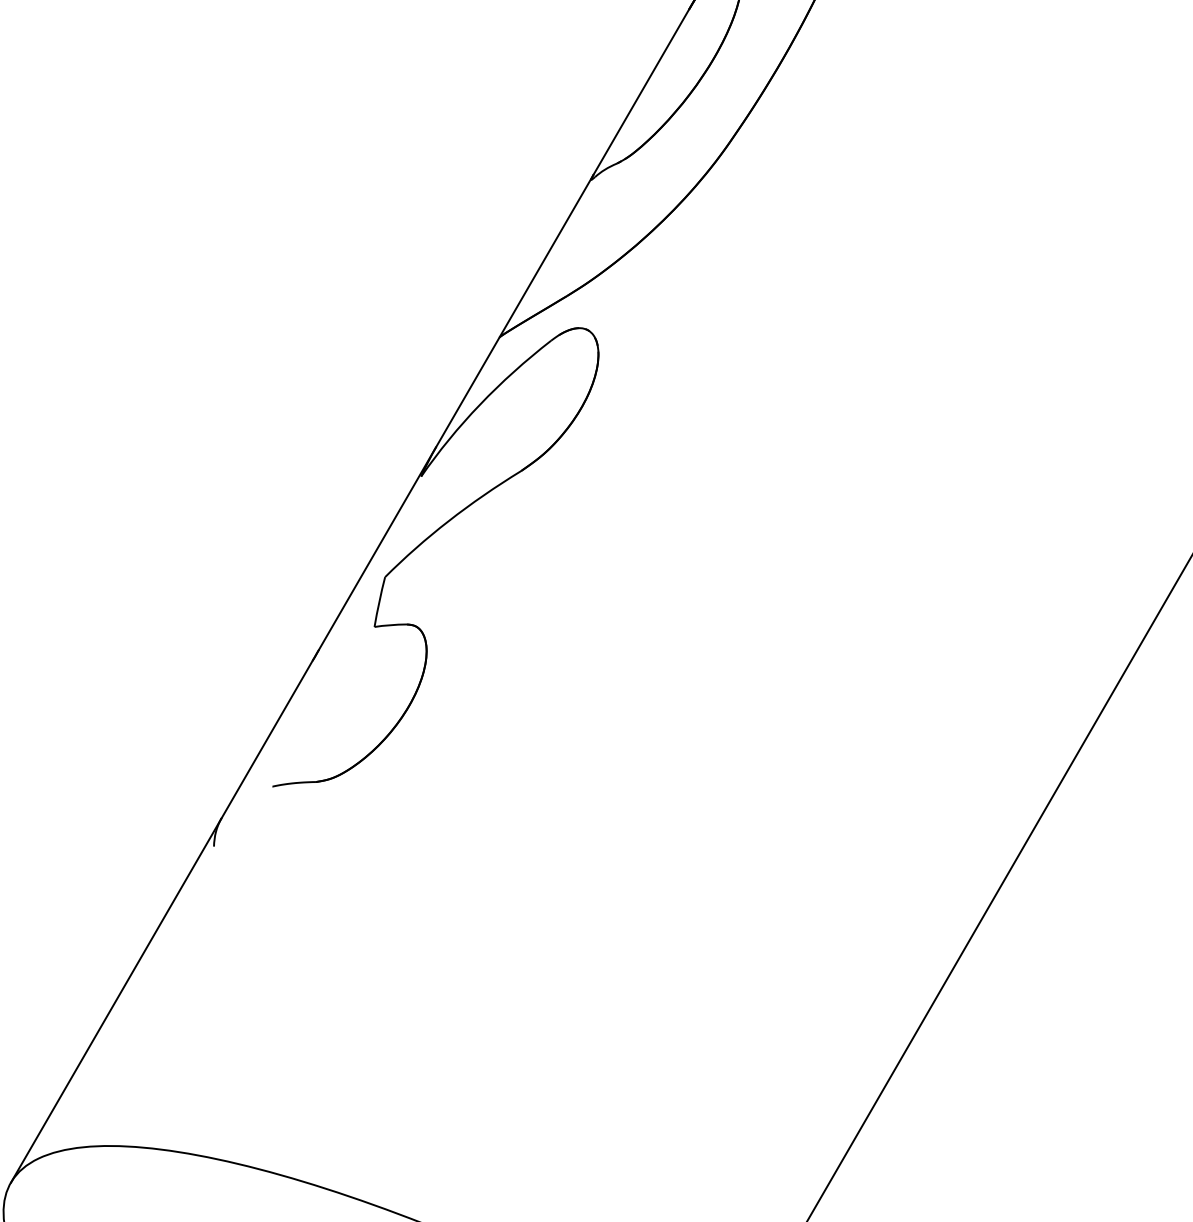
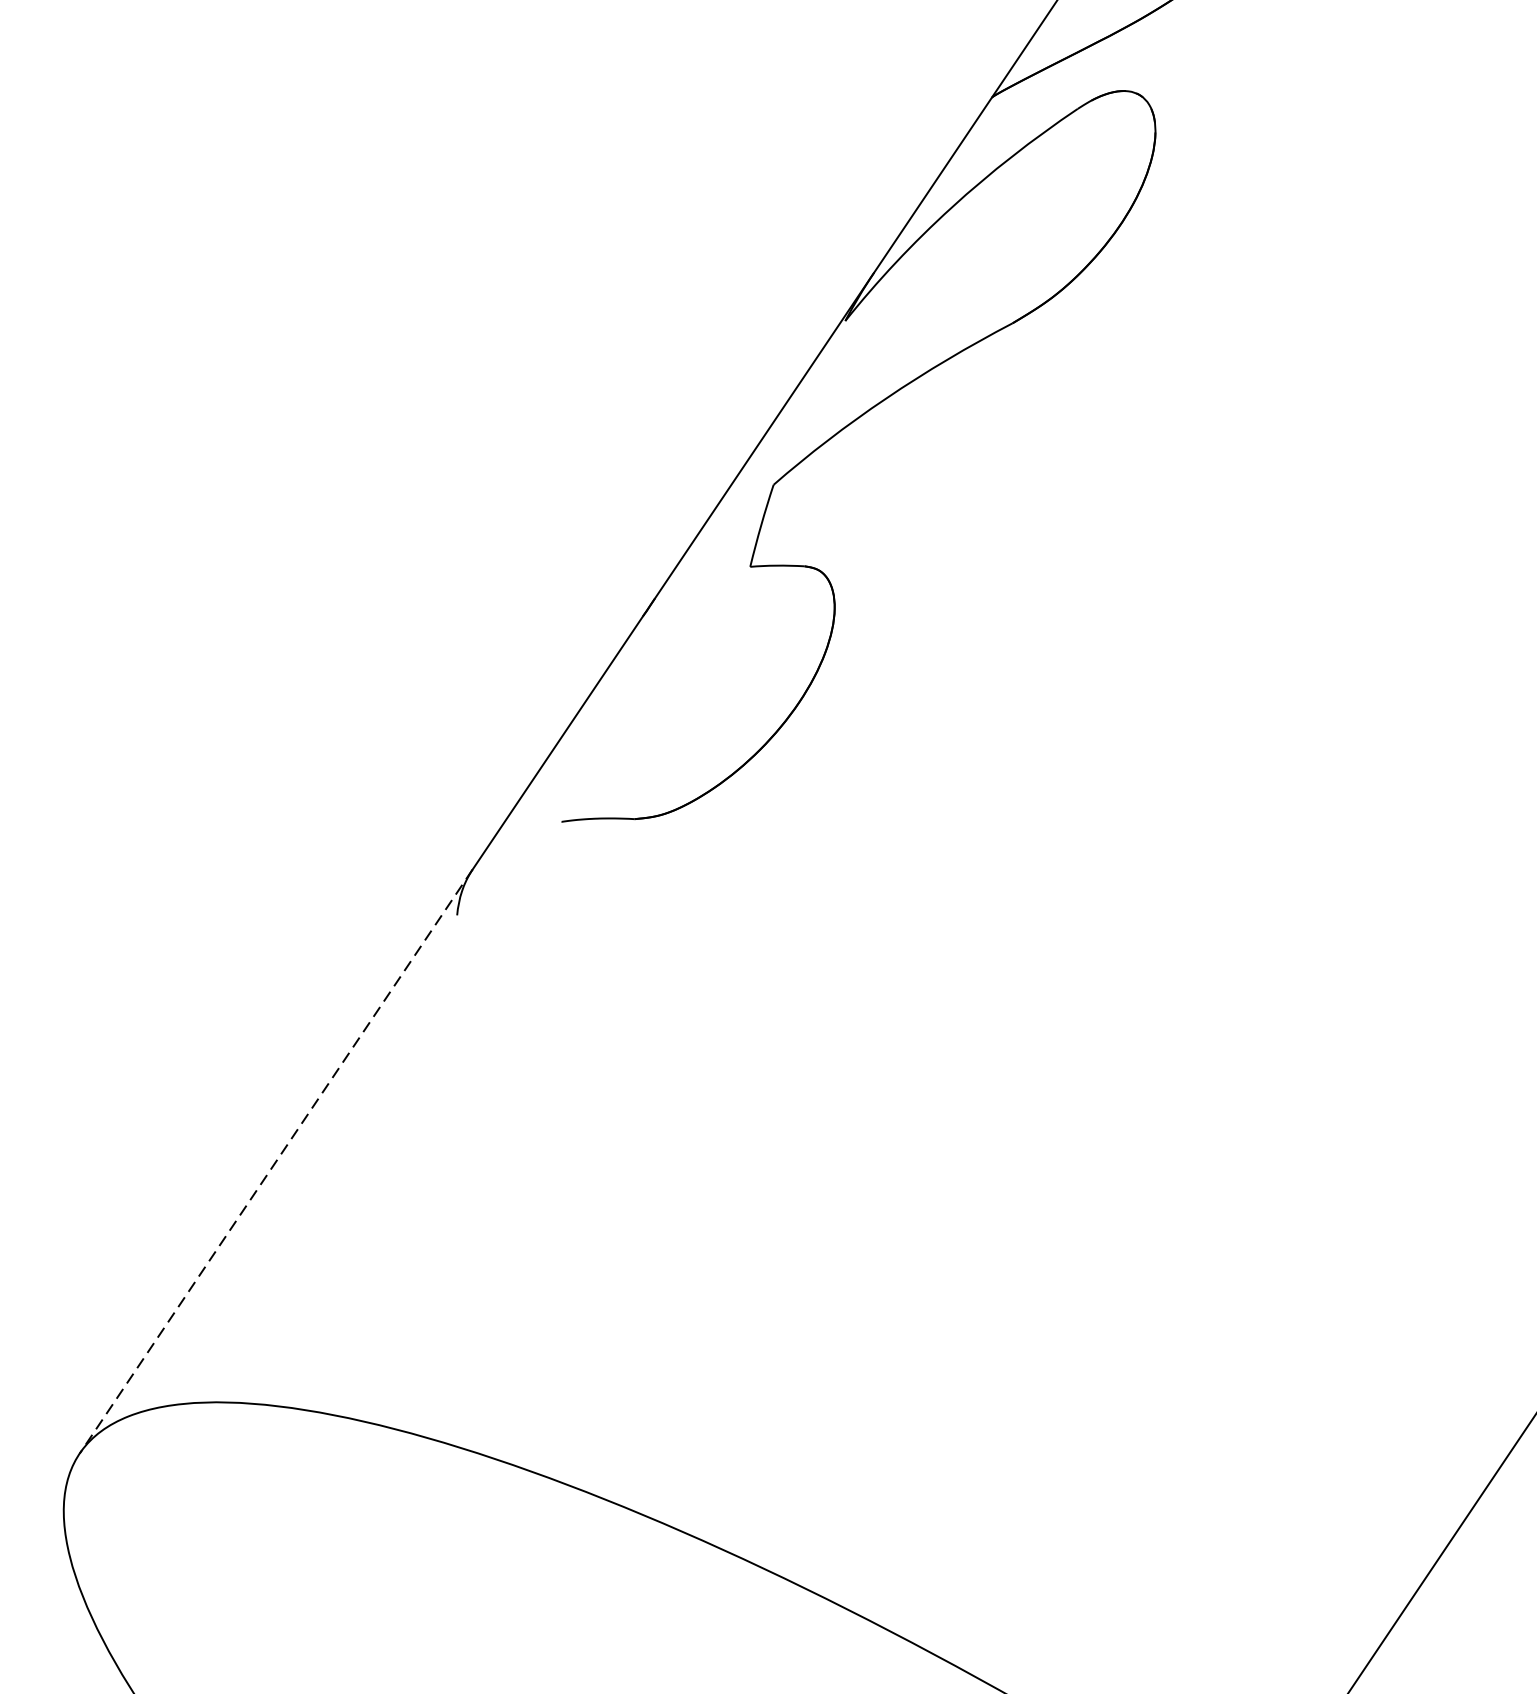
line: (115, 1001) -> (275, 1162), solid -> dashed

